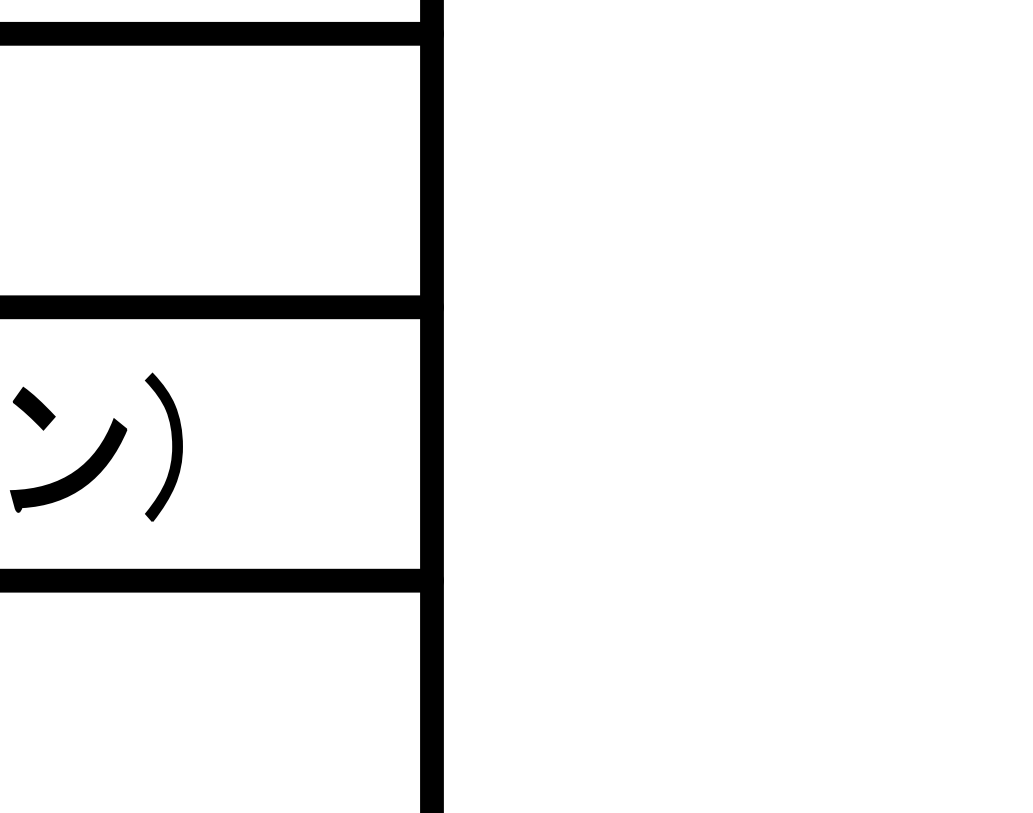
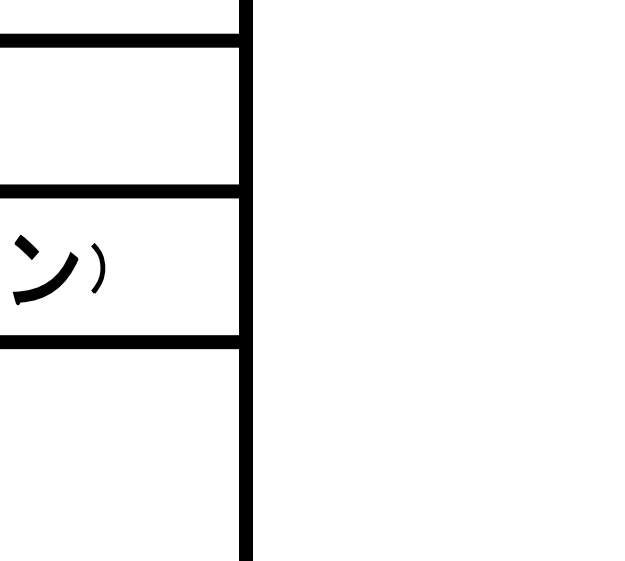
part: (164, 447) -> (98, 268), size x0.6

